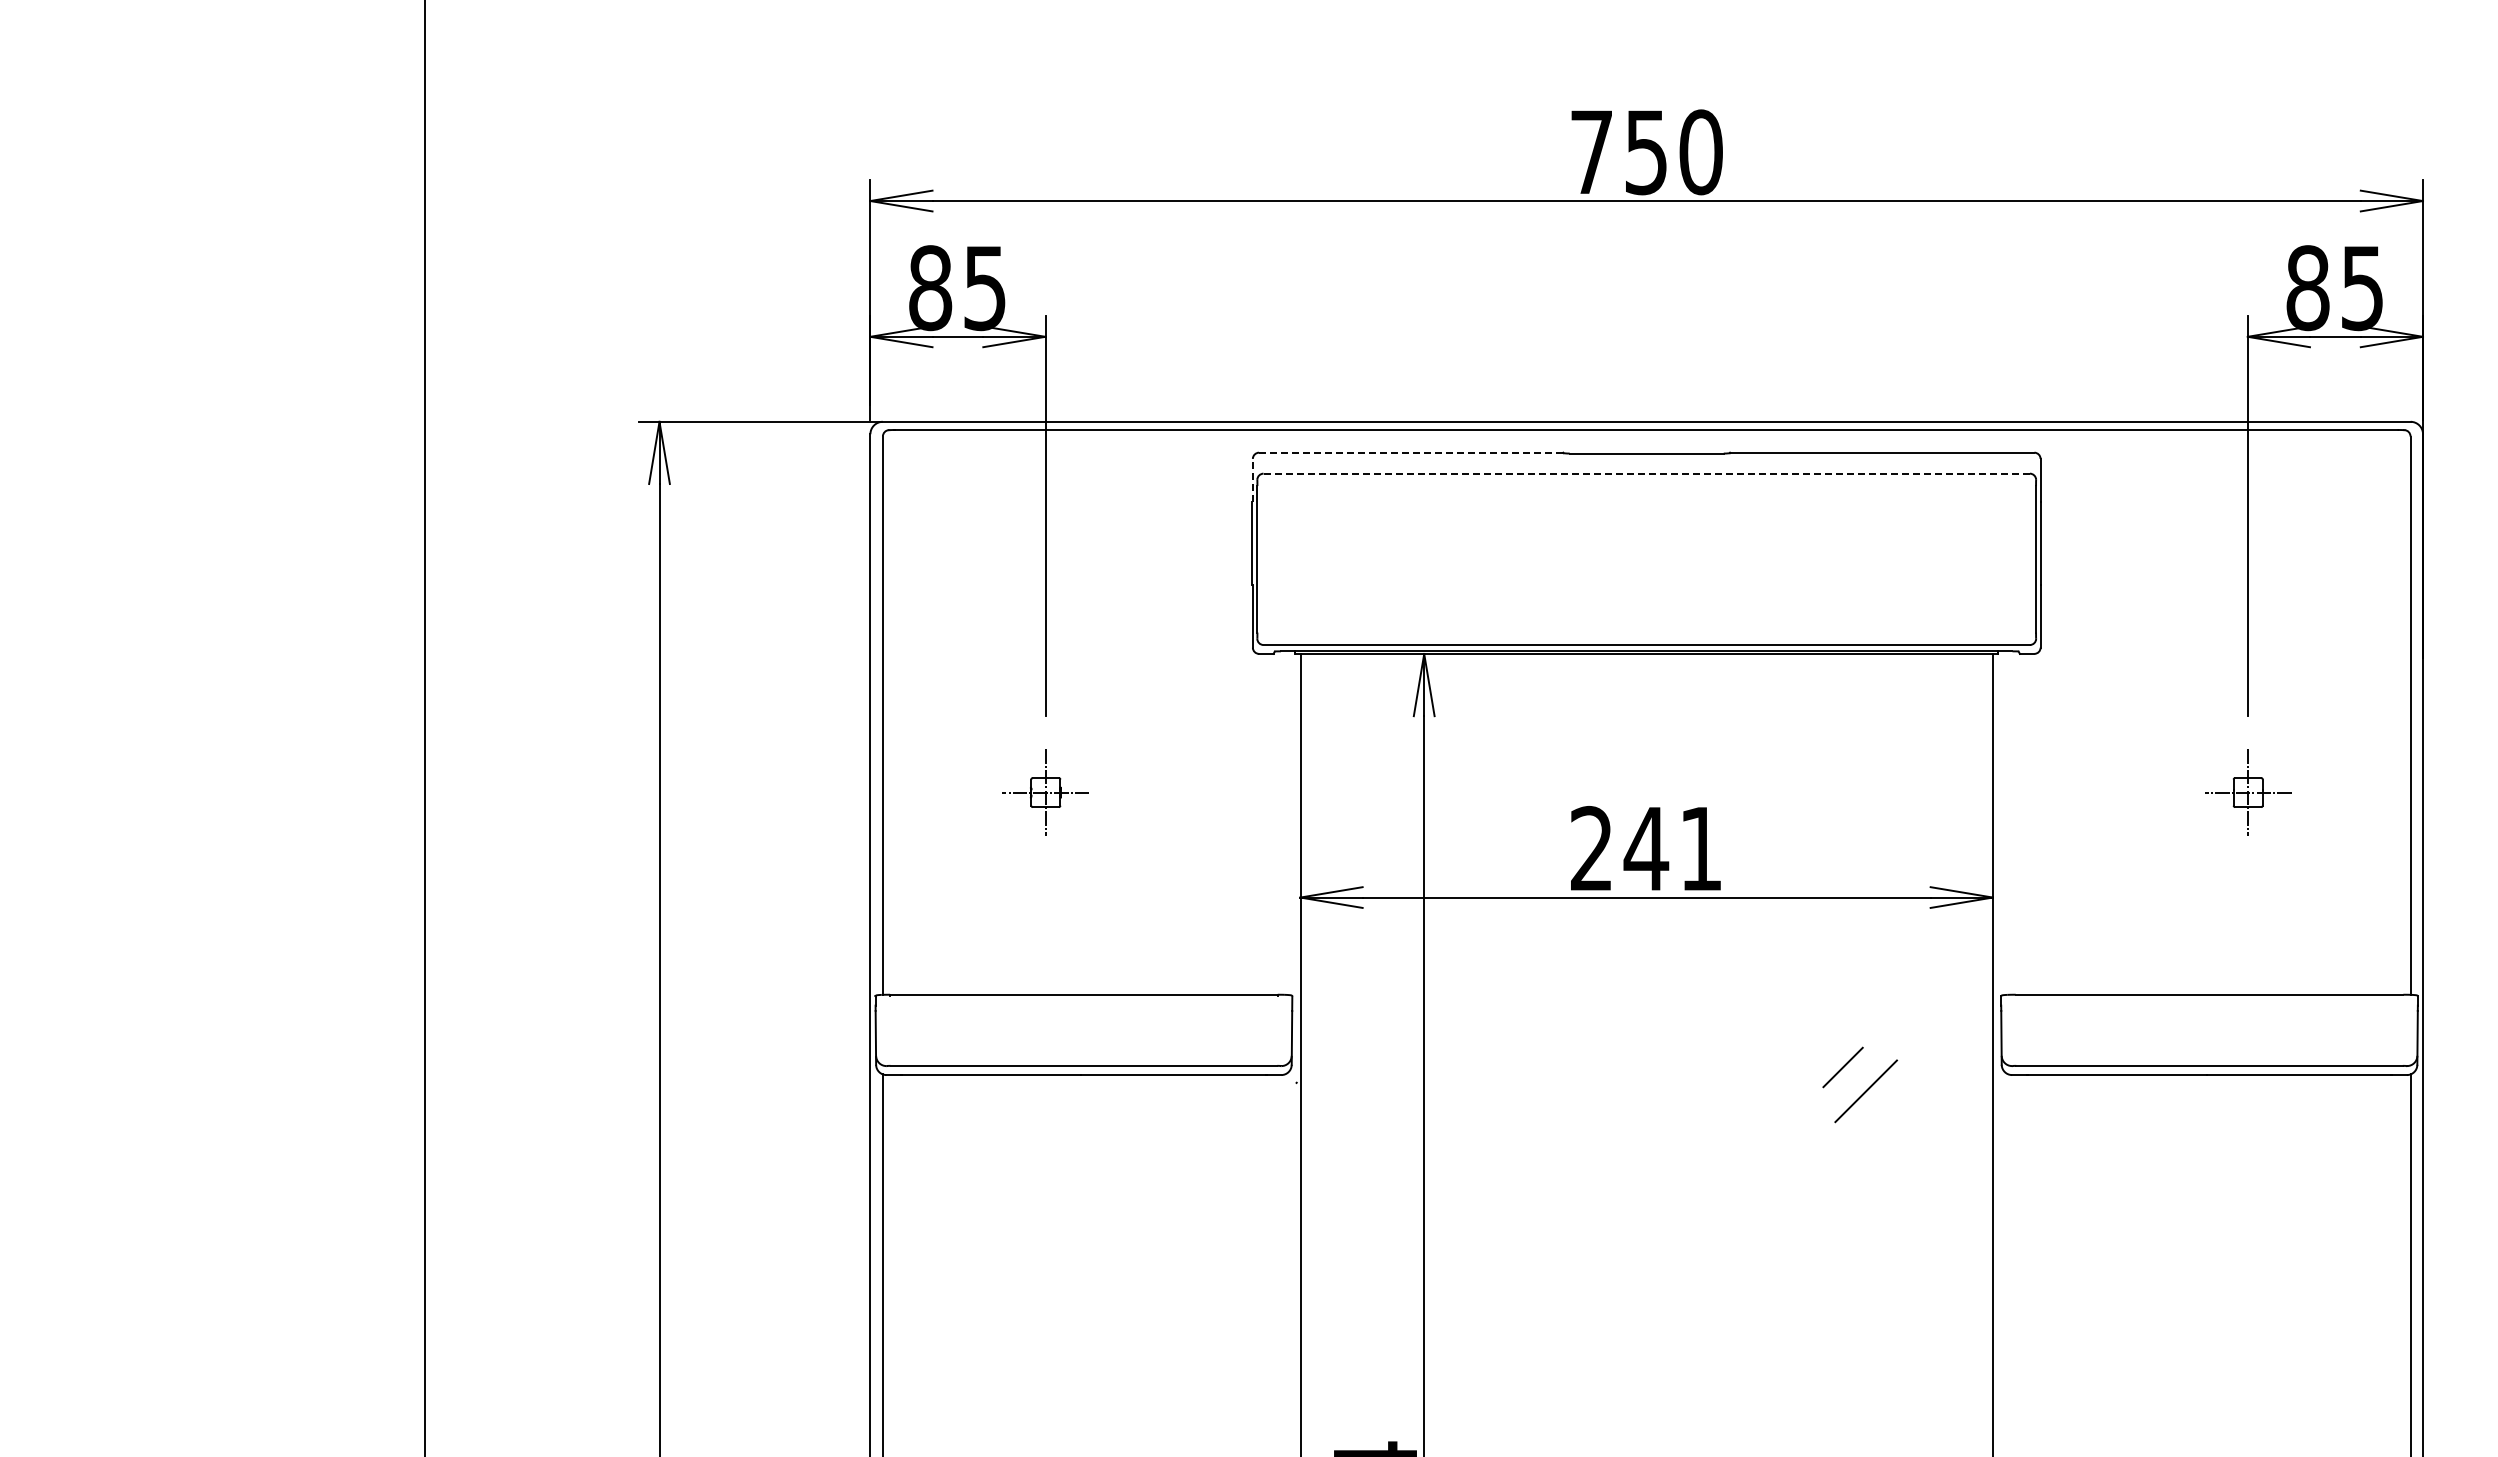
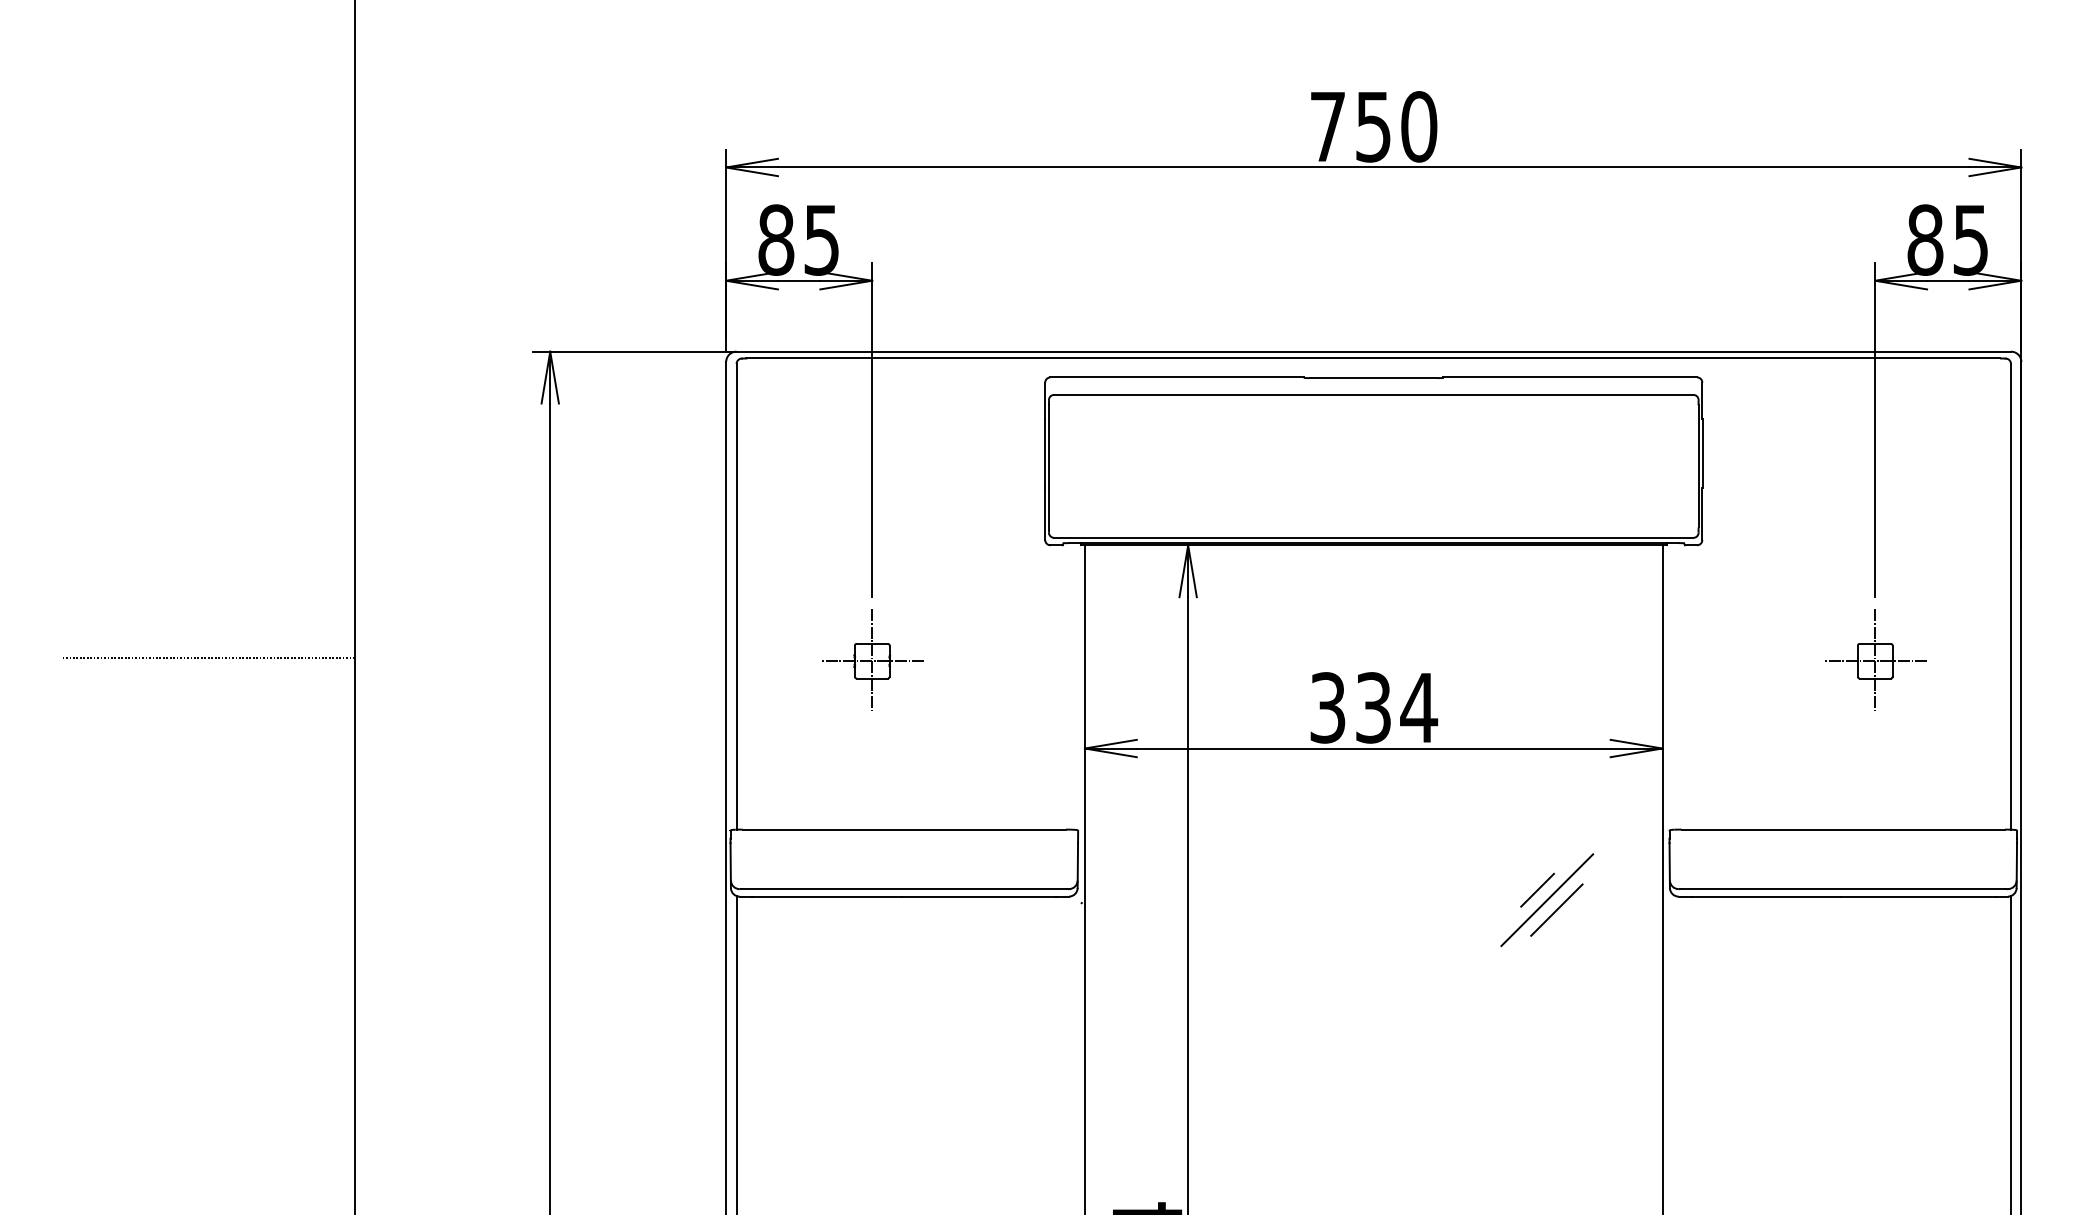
line: (1410, 452) -> (1176, 377), dashed -> solid
line: (1647, 473) -> (1374, 394), dashed -> solid
line: (1252, 480) -> (1044, 400), dashed -> solid
line: (248, 788) -> (207, 657), added
part: (1046, 791) -> (873, 660), size x1.43
part: (2248, 791) -> (1875, 660), size x1.43
text: (1647, 848) -> (1374, 707), 241 -> 334
line: (1854, 1079) -> (1547, 900), added

